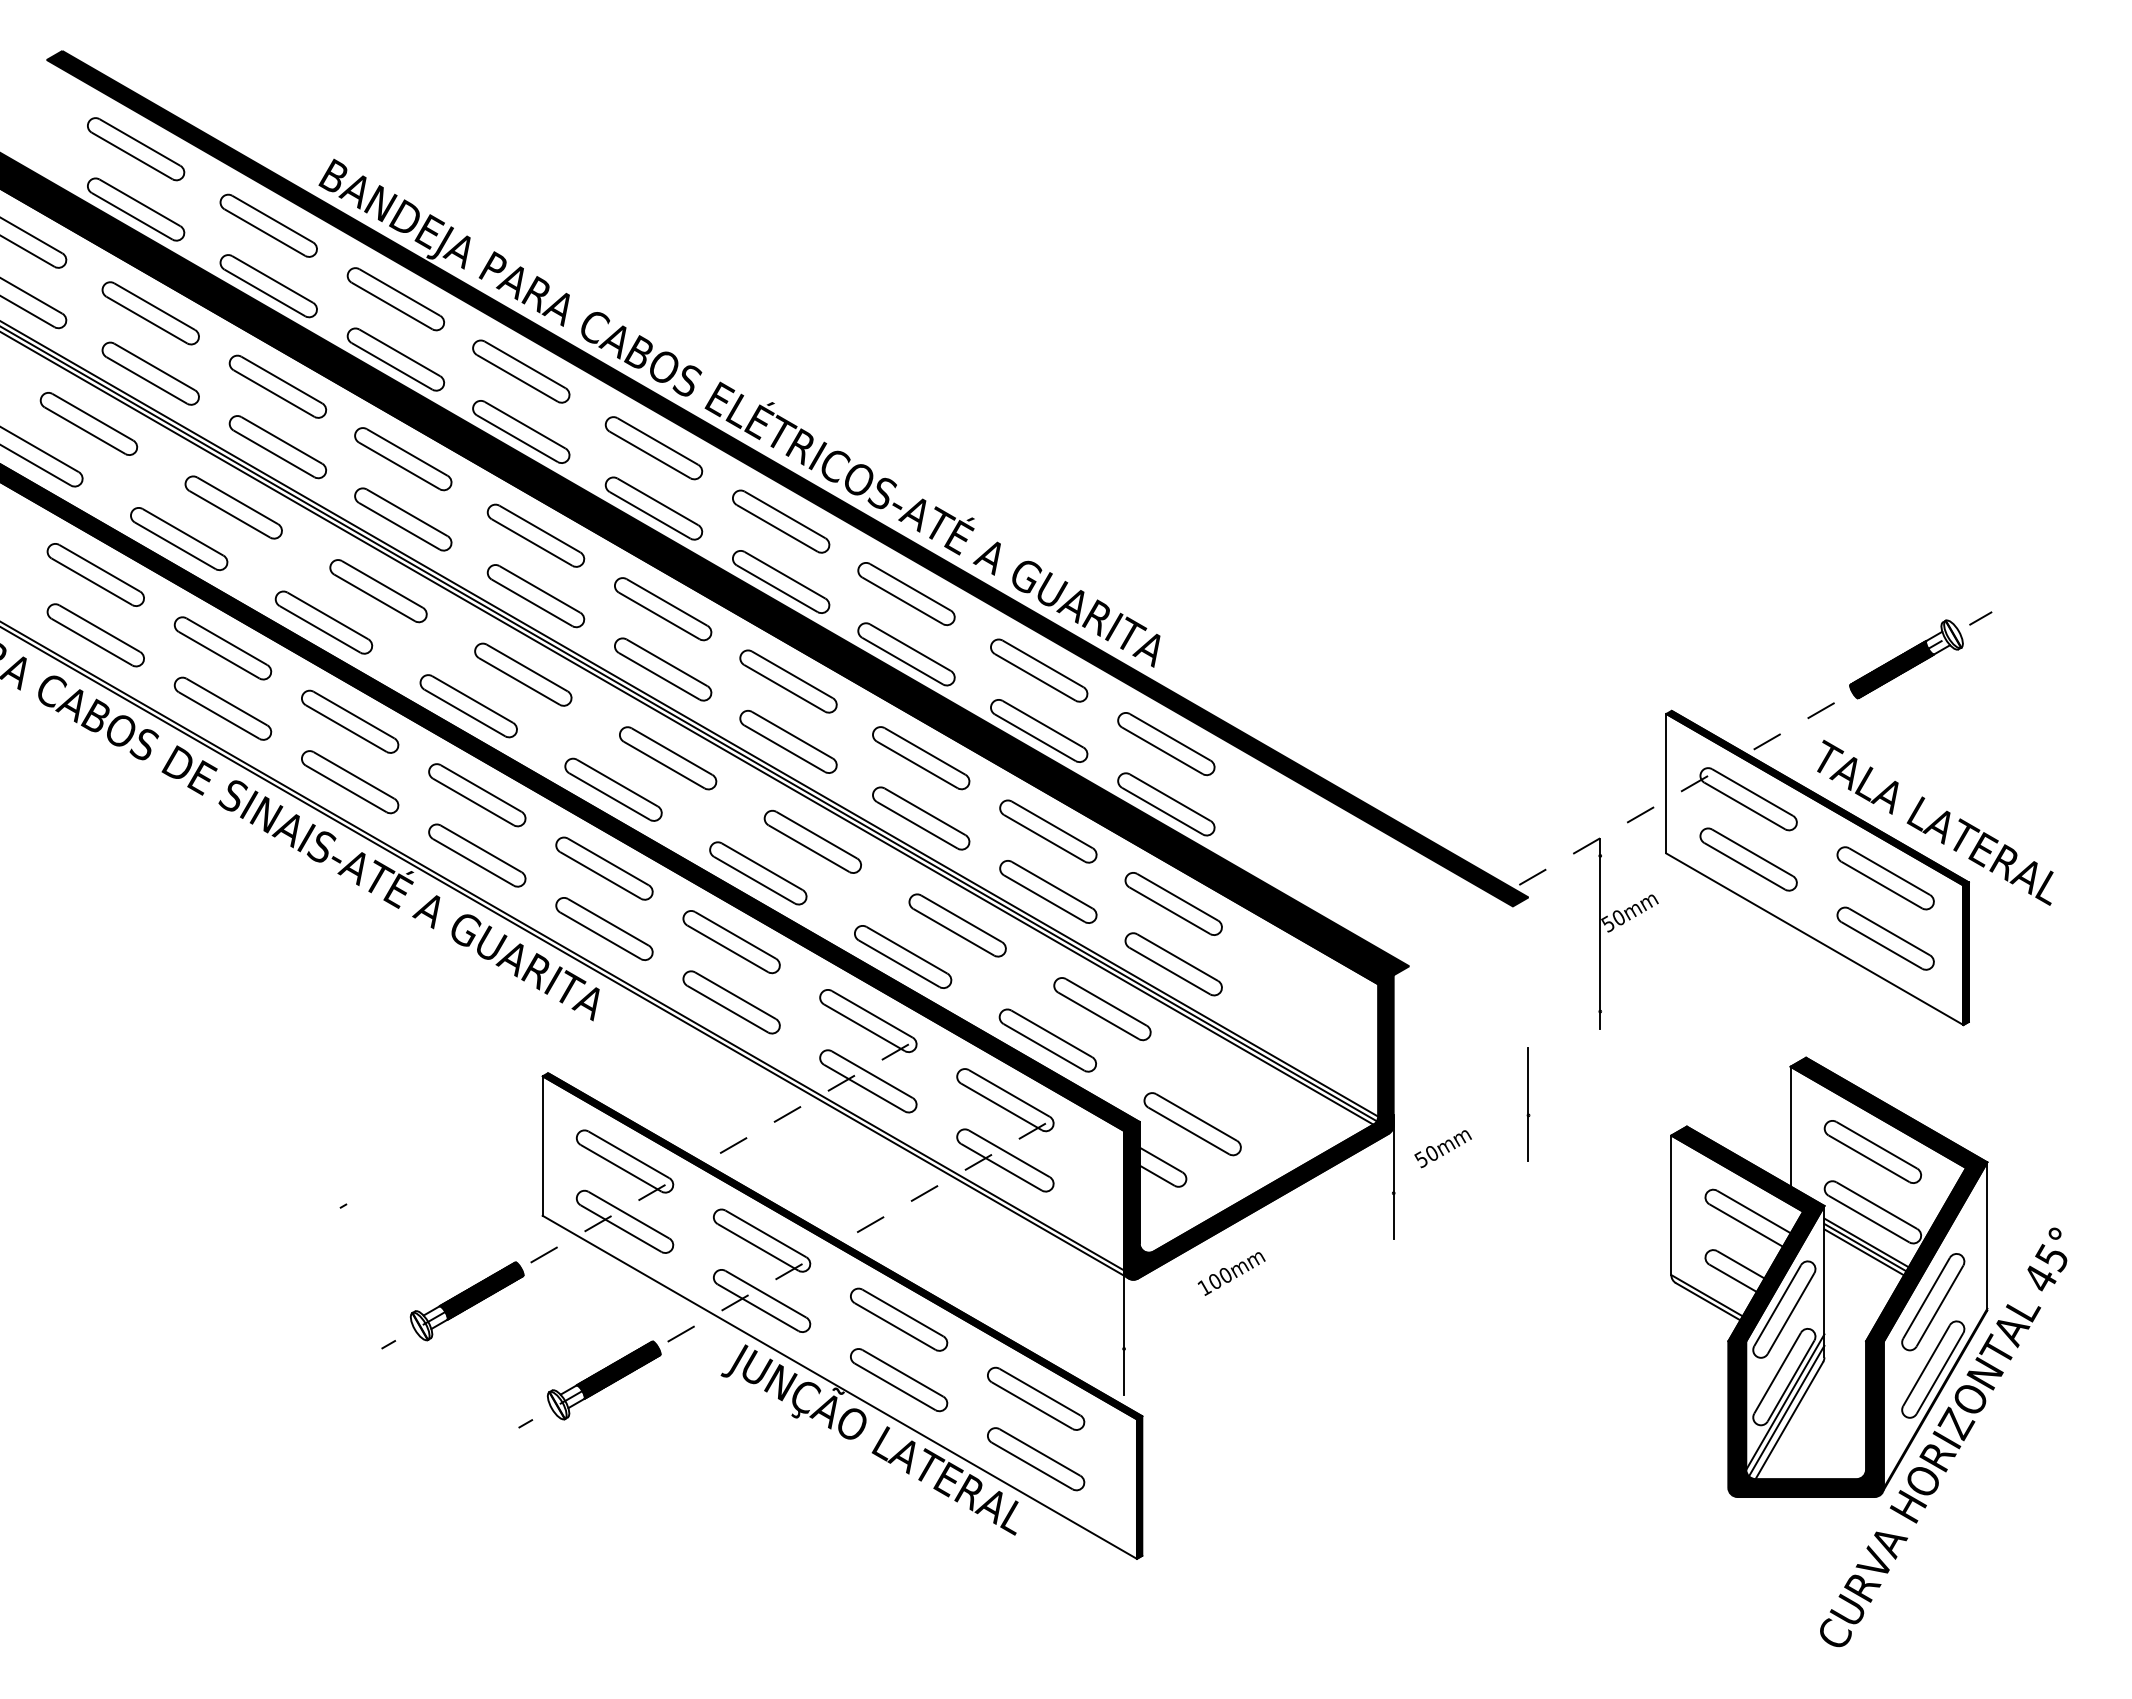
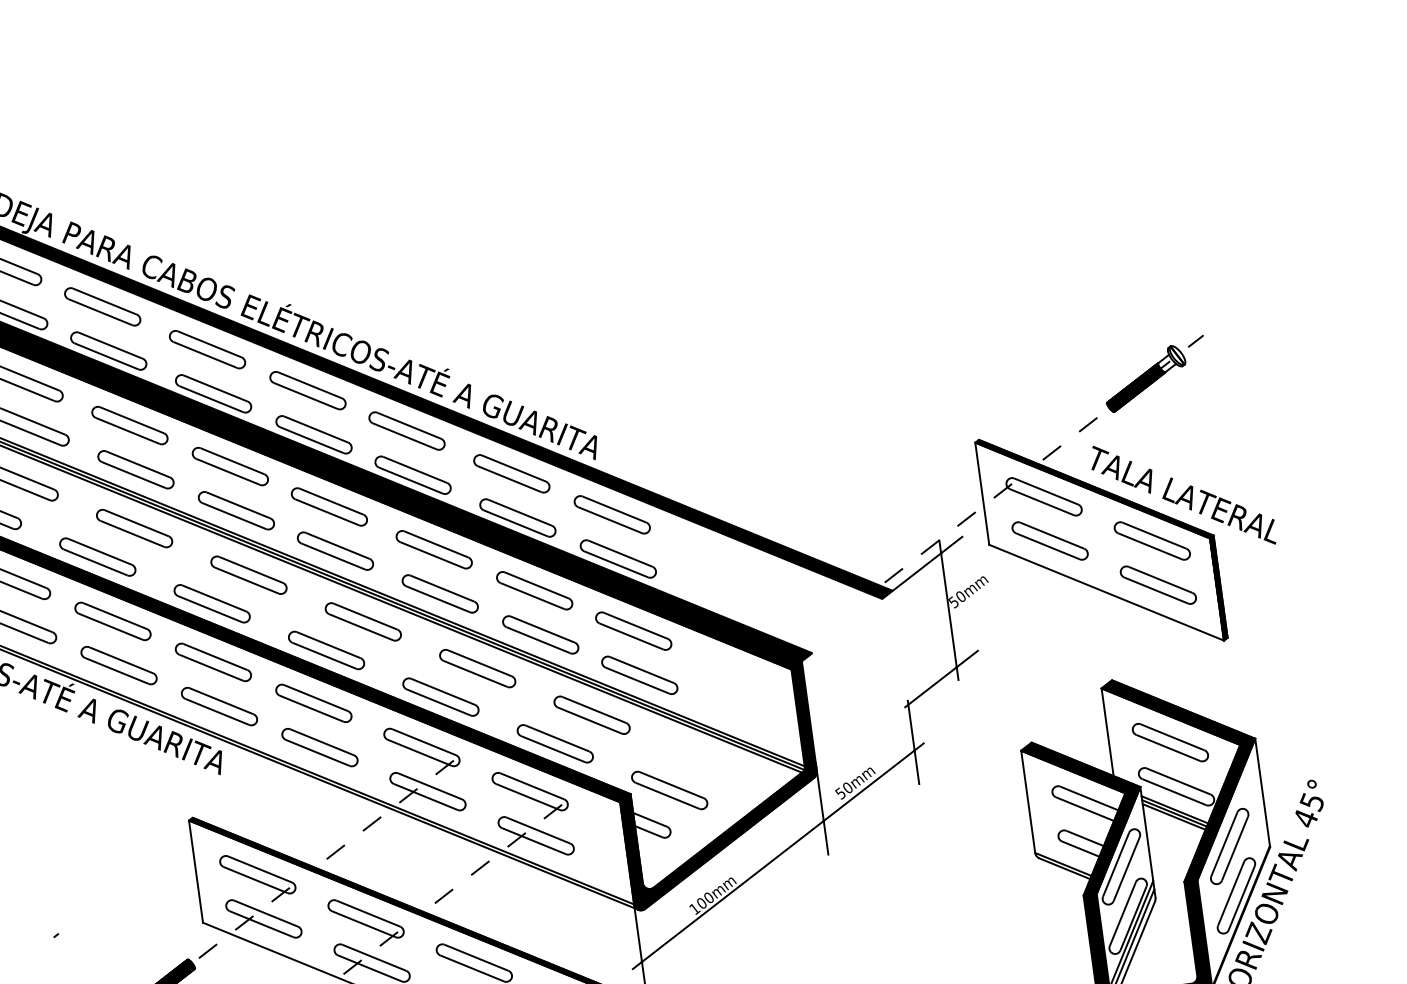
line: (1579, 867) -> (927, 563), added
line: (1577, 1024) -> (941, 678), added
line: (1325, 1231) -> (777, 855), added

